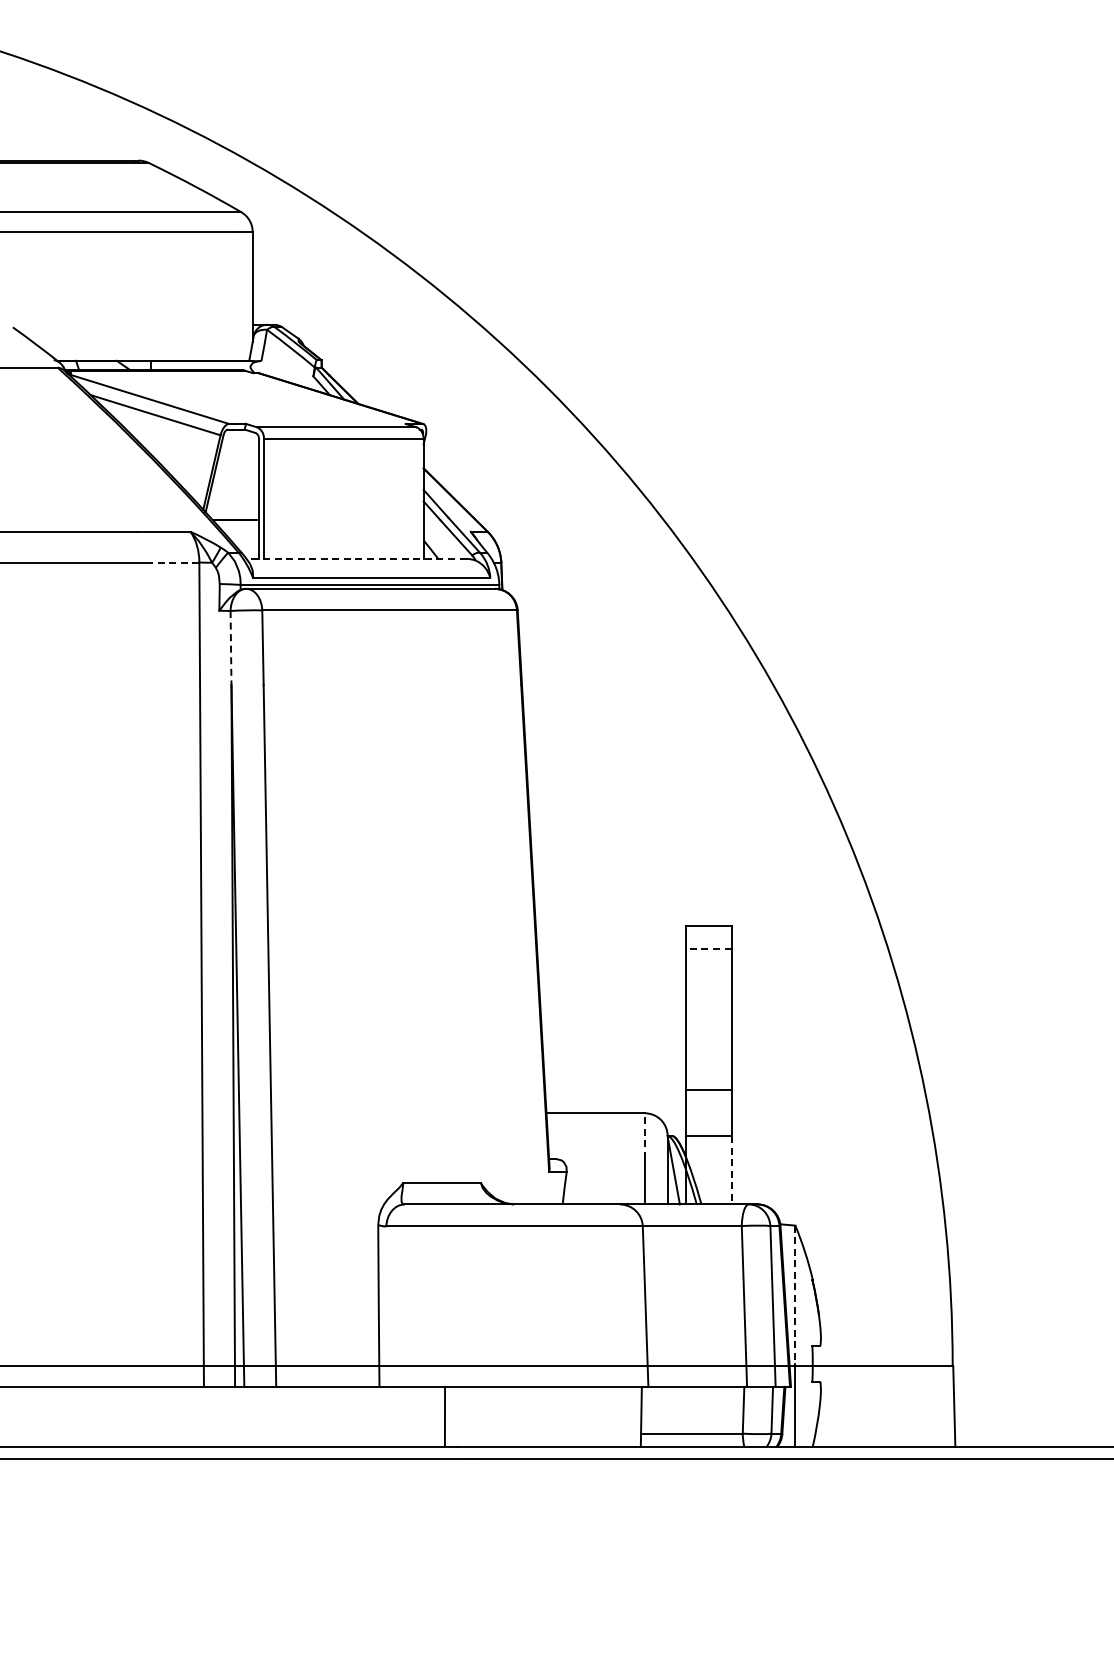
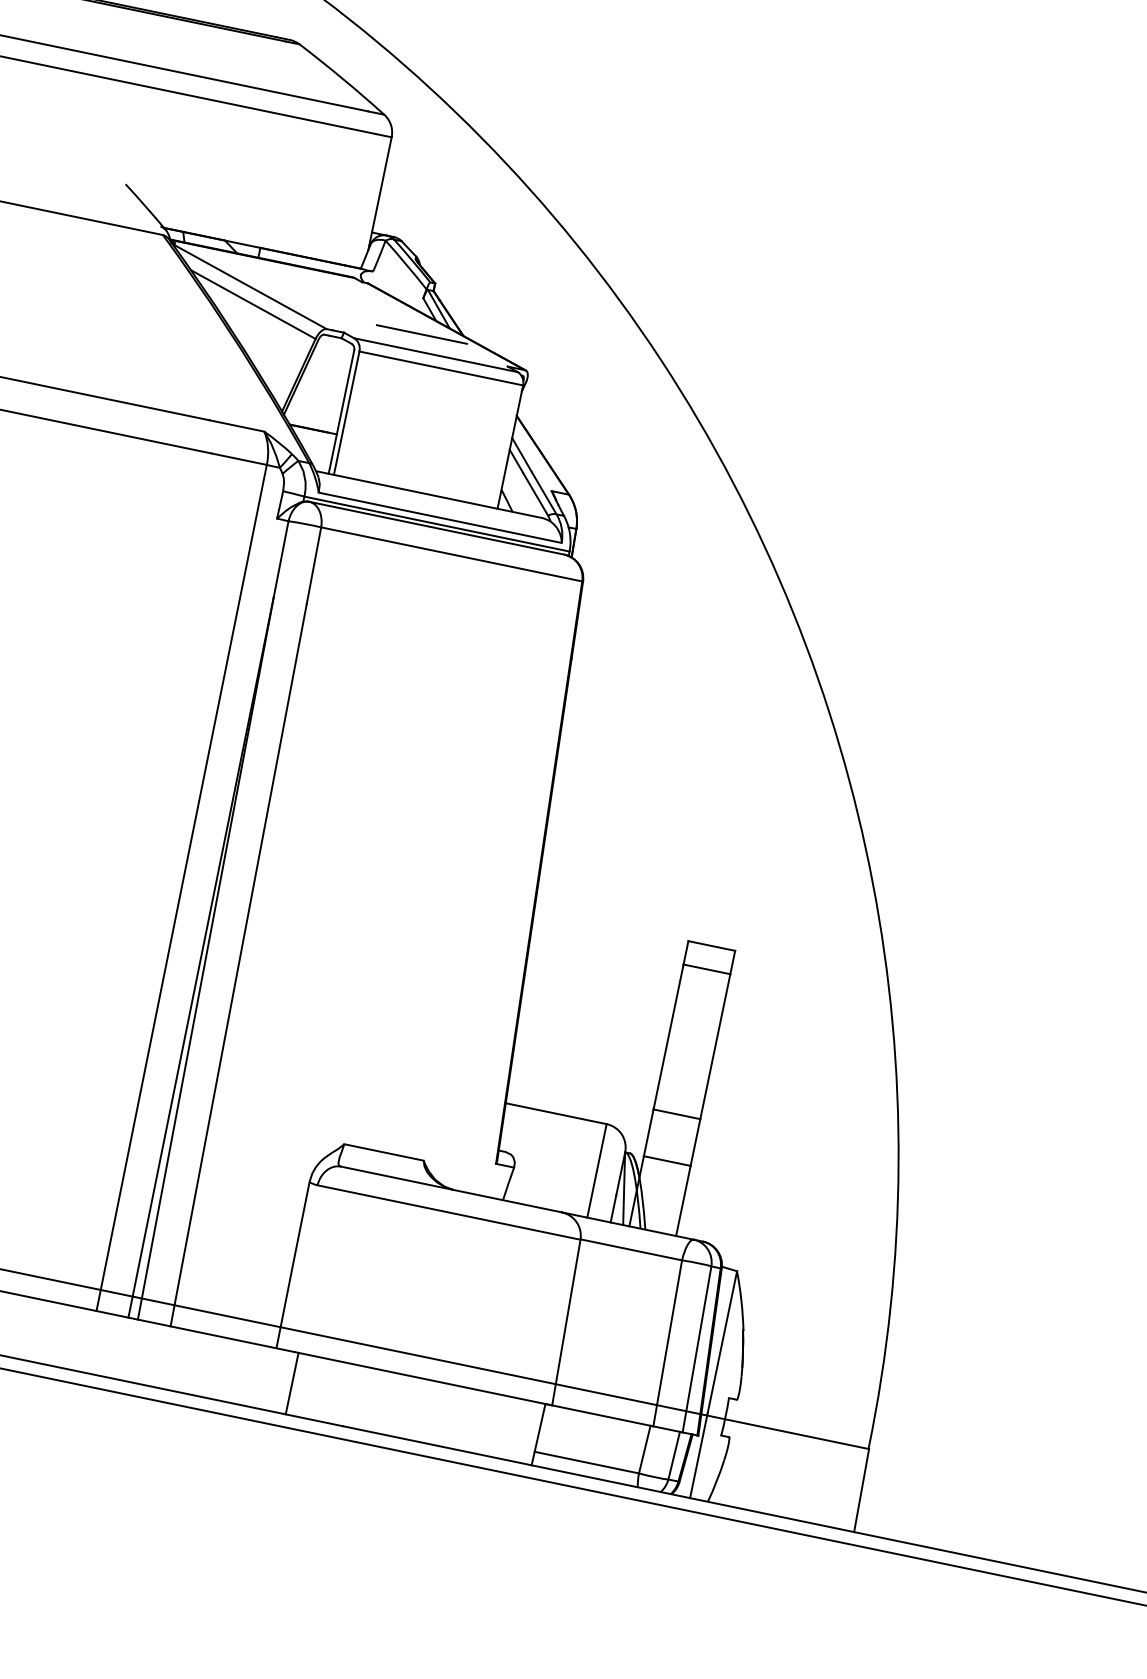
line: (319, 410) -> (422, 334), added
line: (356, 558) -> (428, 494), dashed -> solid
line: (172, 562) -> (239, 459), dashed -> solid
line: (231, 648) -> (281, 559), dashed -> solid
line: (708, 949) -> (706, 969), dashed -> solid
line: (644, 1136) -> (601, 1147), dashed -> solid
line: (731, 1170) -> (683, 1201), dashed -> solid
line: (795, 1295) -> (722, 1342), dashed -> solid
line: (444, 1416) -> (291, 1383), moved

